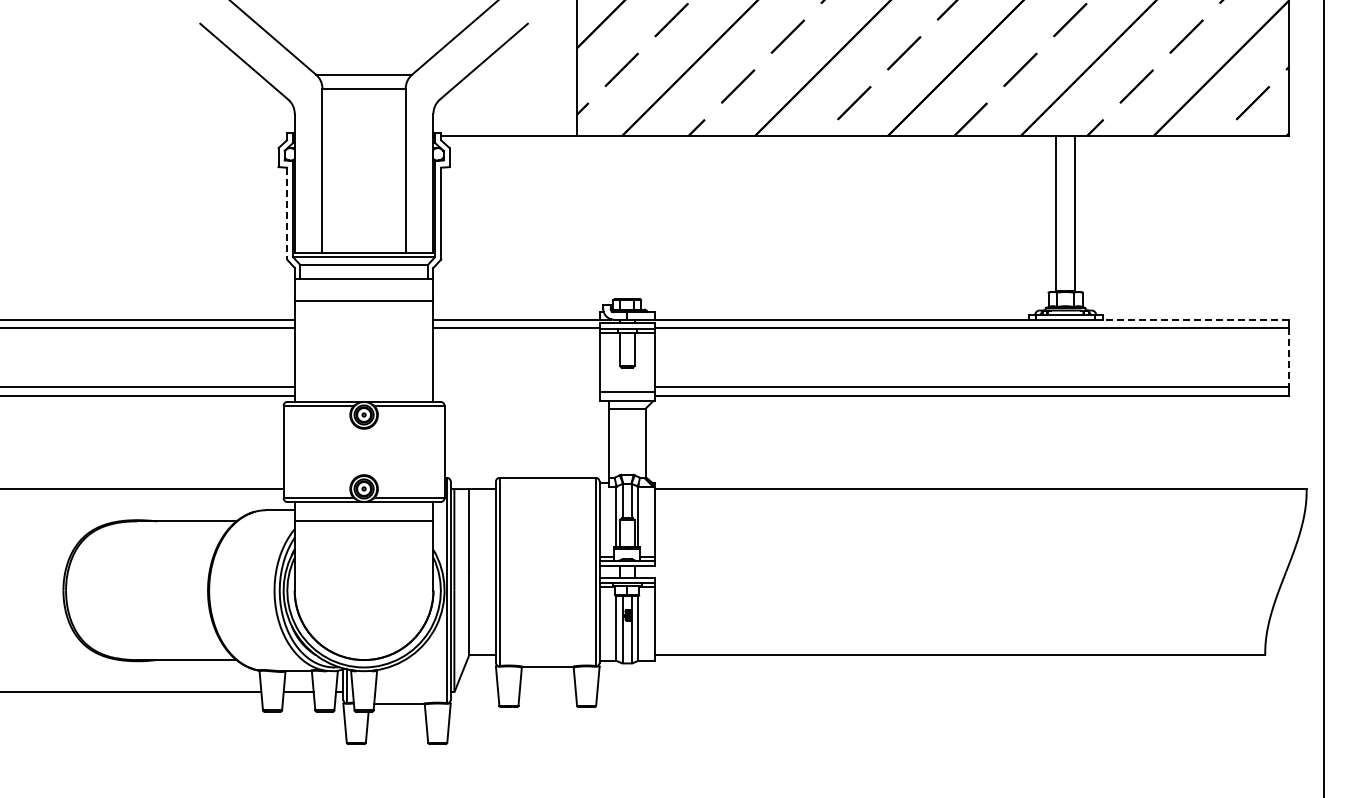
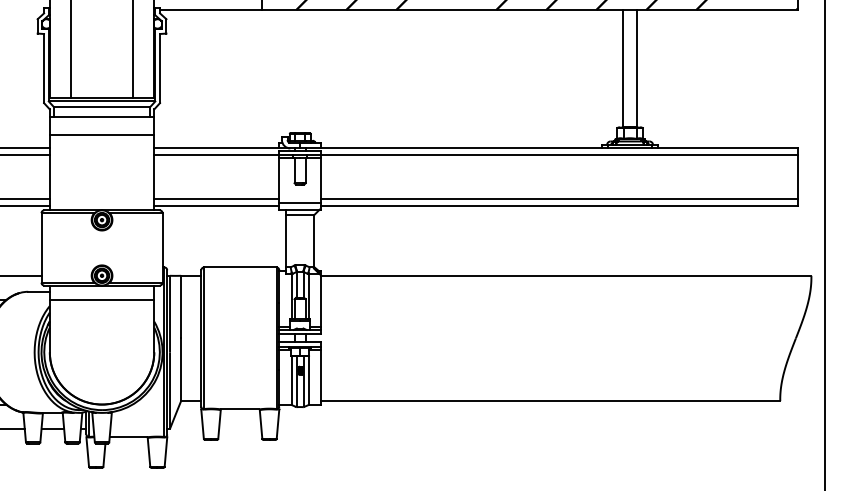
line: (287, 213) -> (44, 68), dashed -> solid
line: (1195, 319) -> (727, 148), dashed -> solid
line: (1288, 357) -> (797, 176), dashed -> solid
line: (516, 387) -> (216, 199), added
line: (516, 395) -> (216, 205), added

